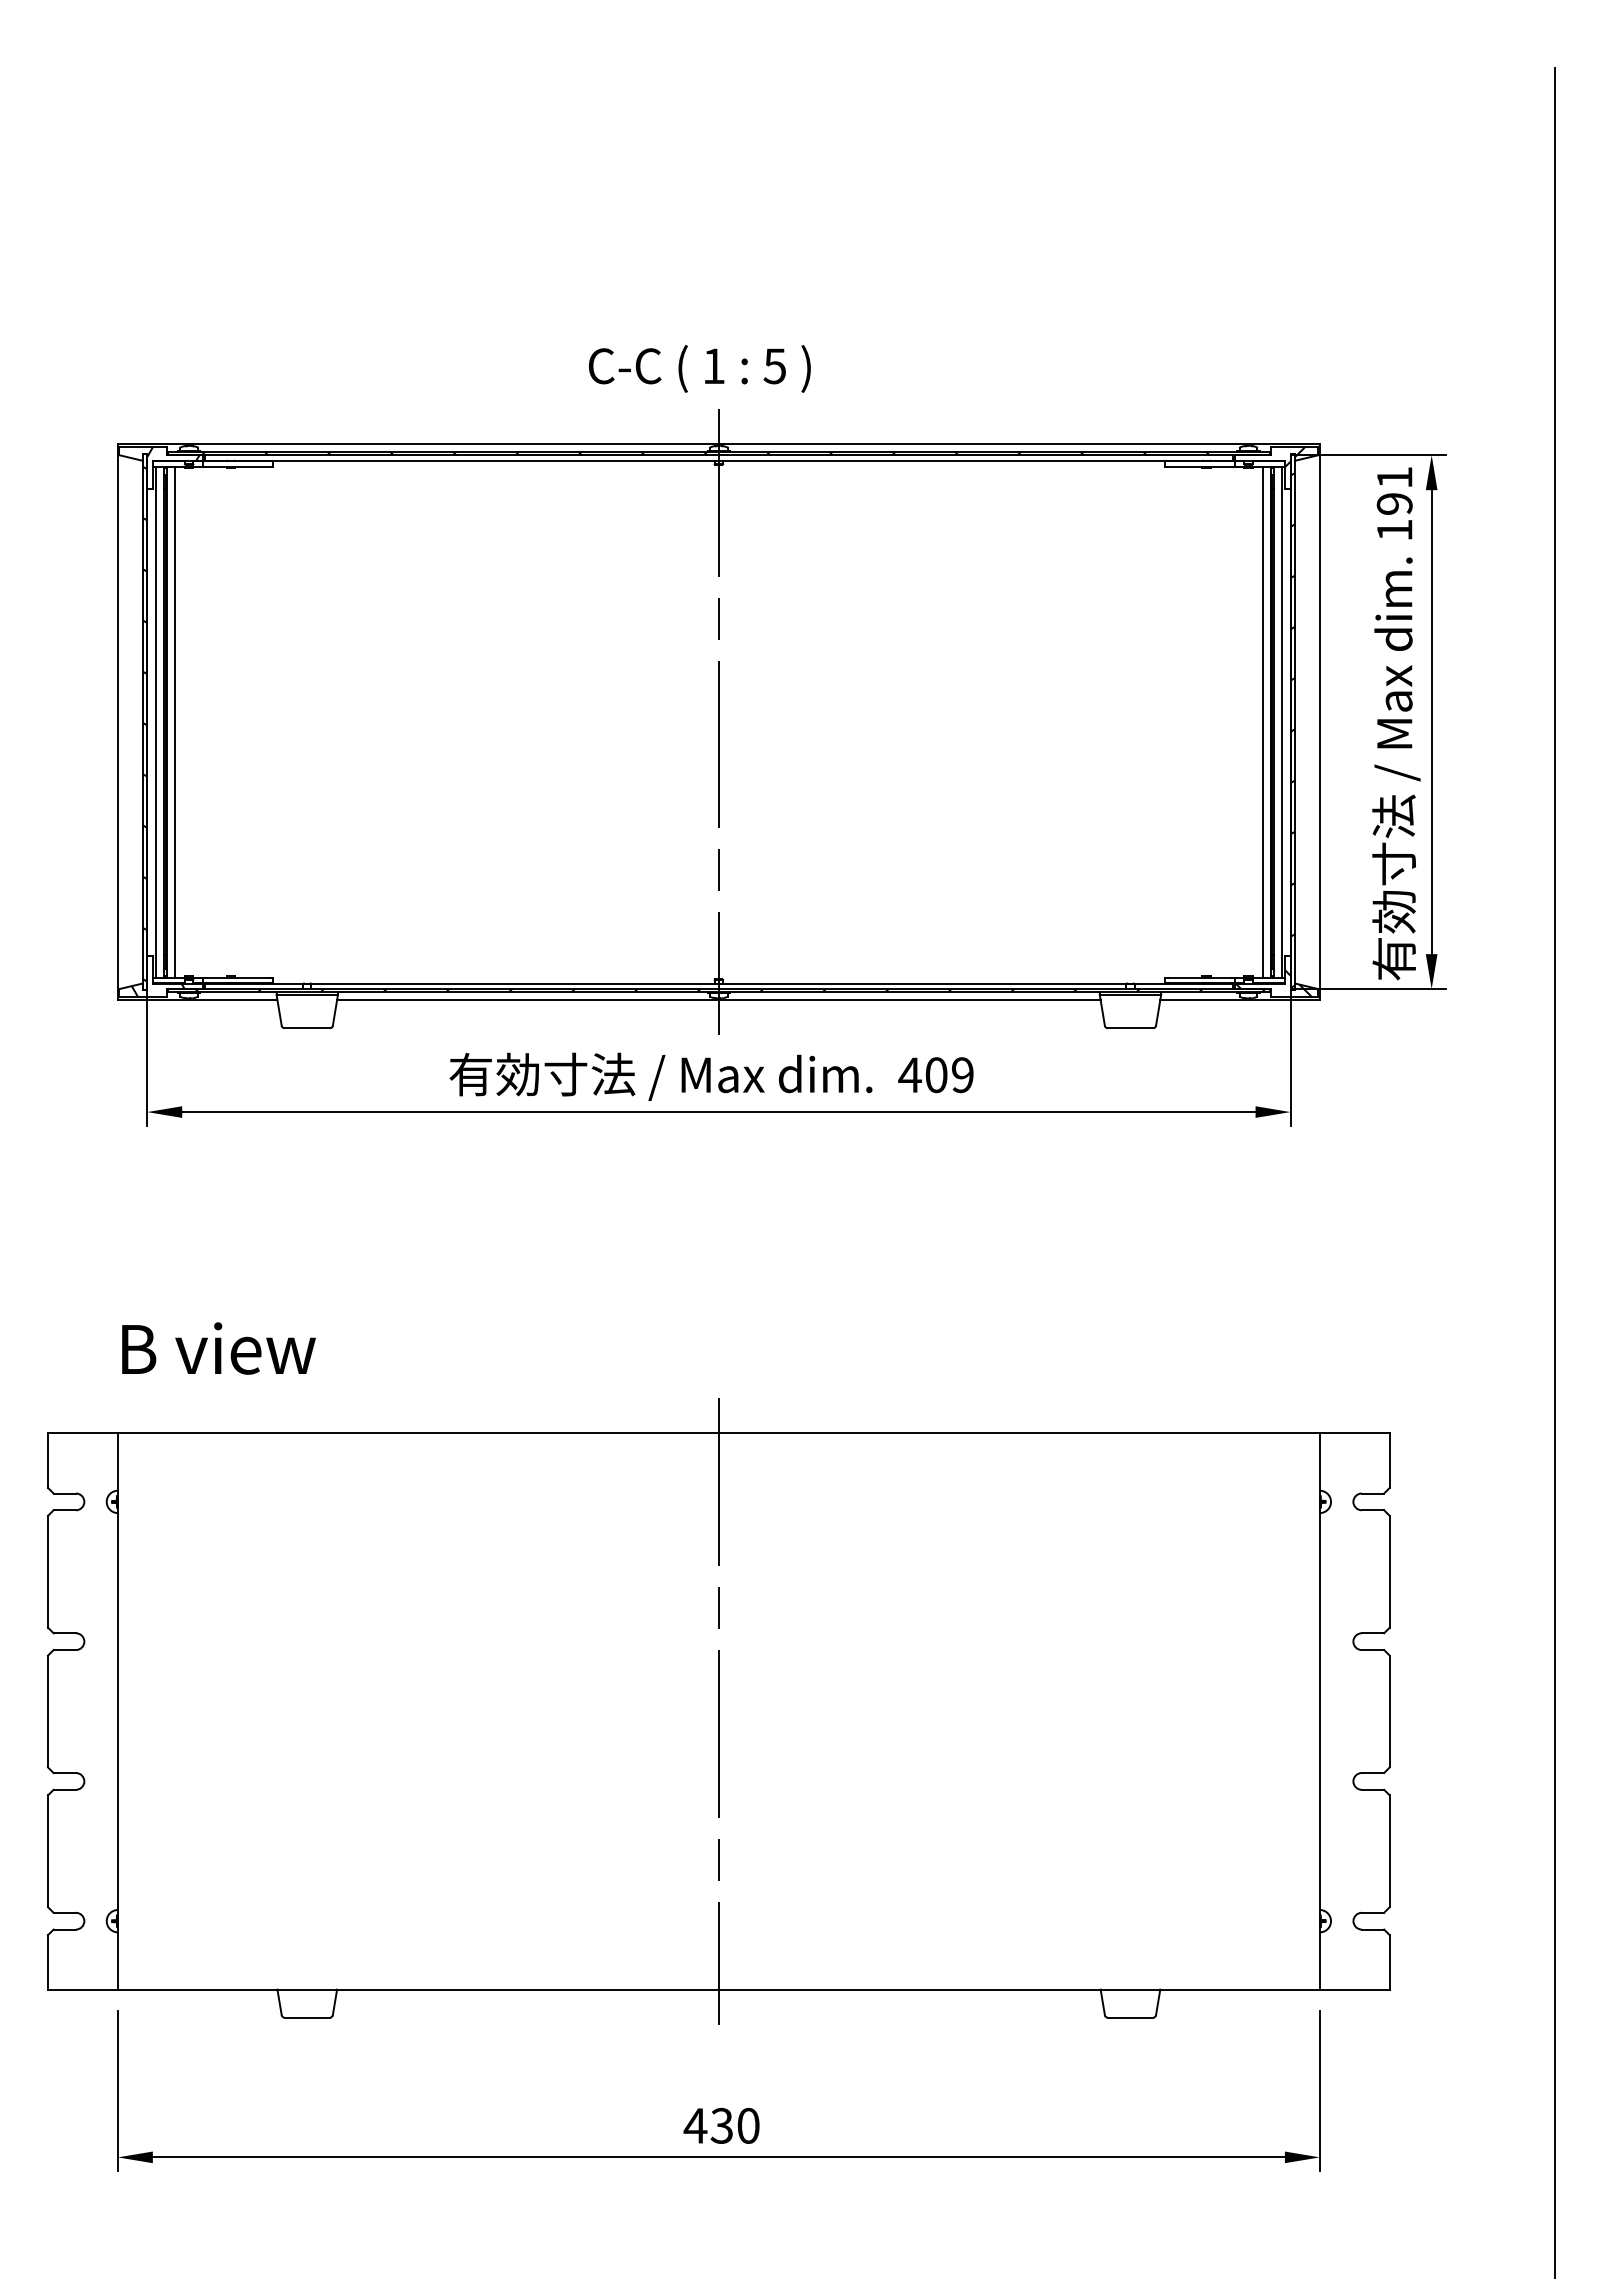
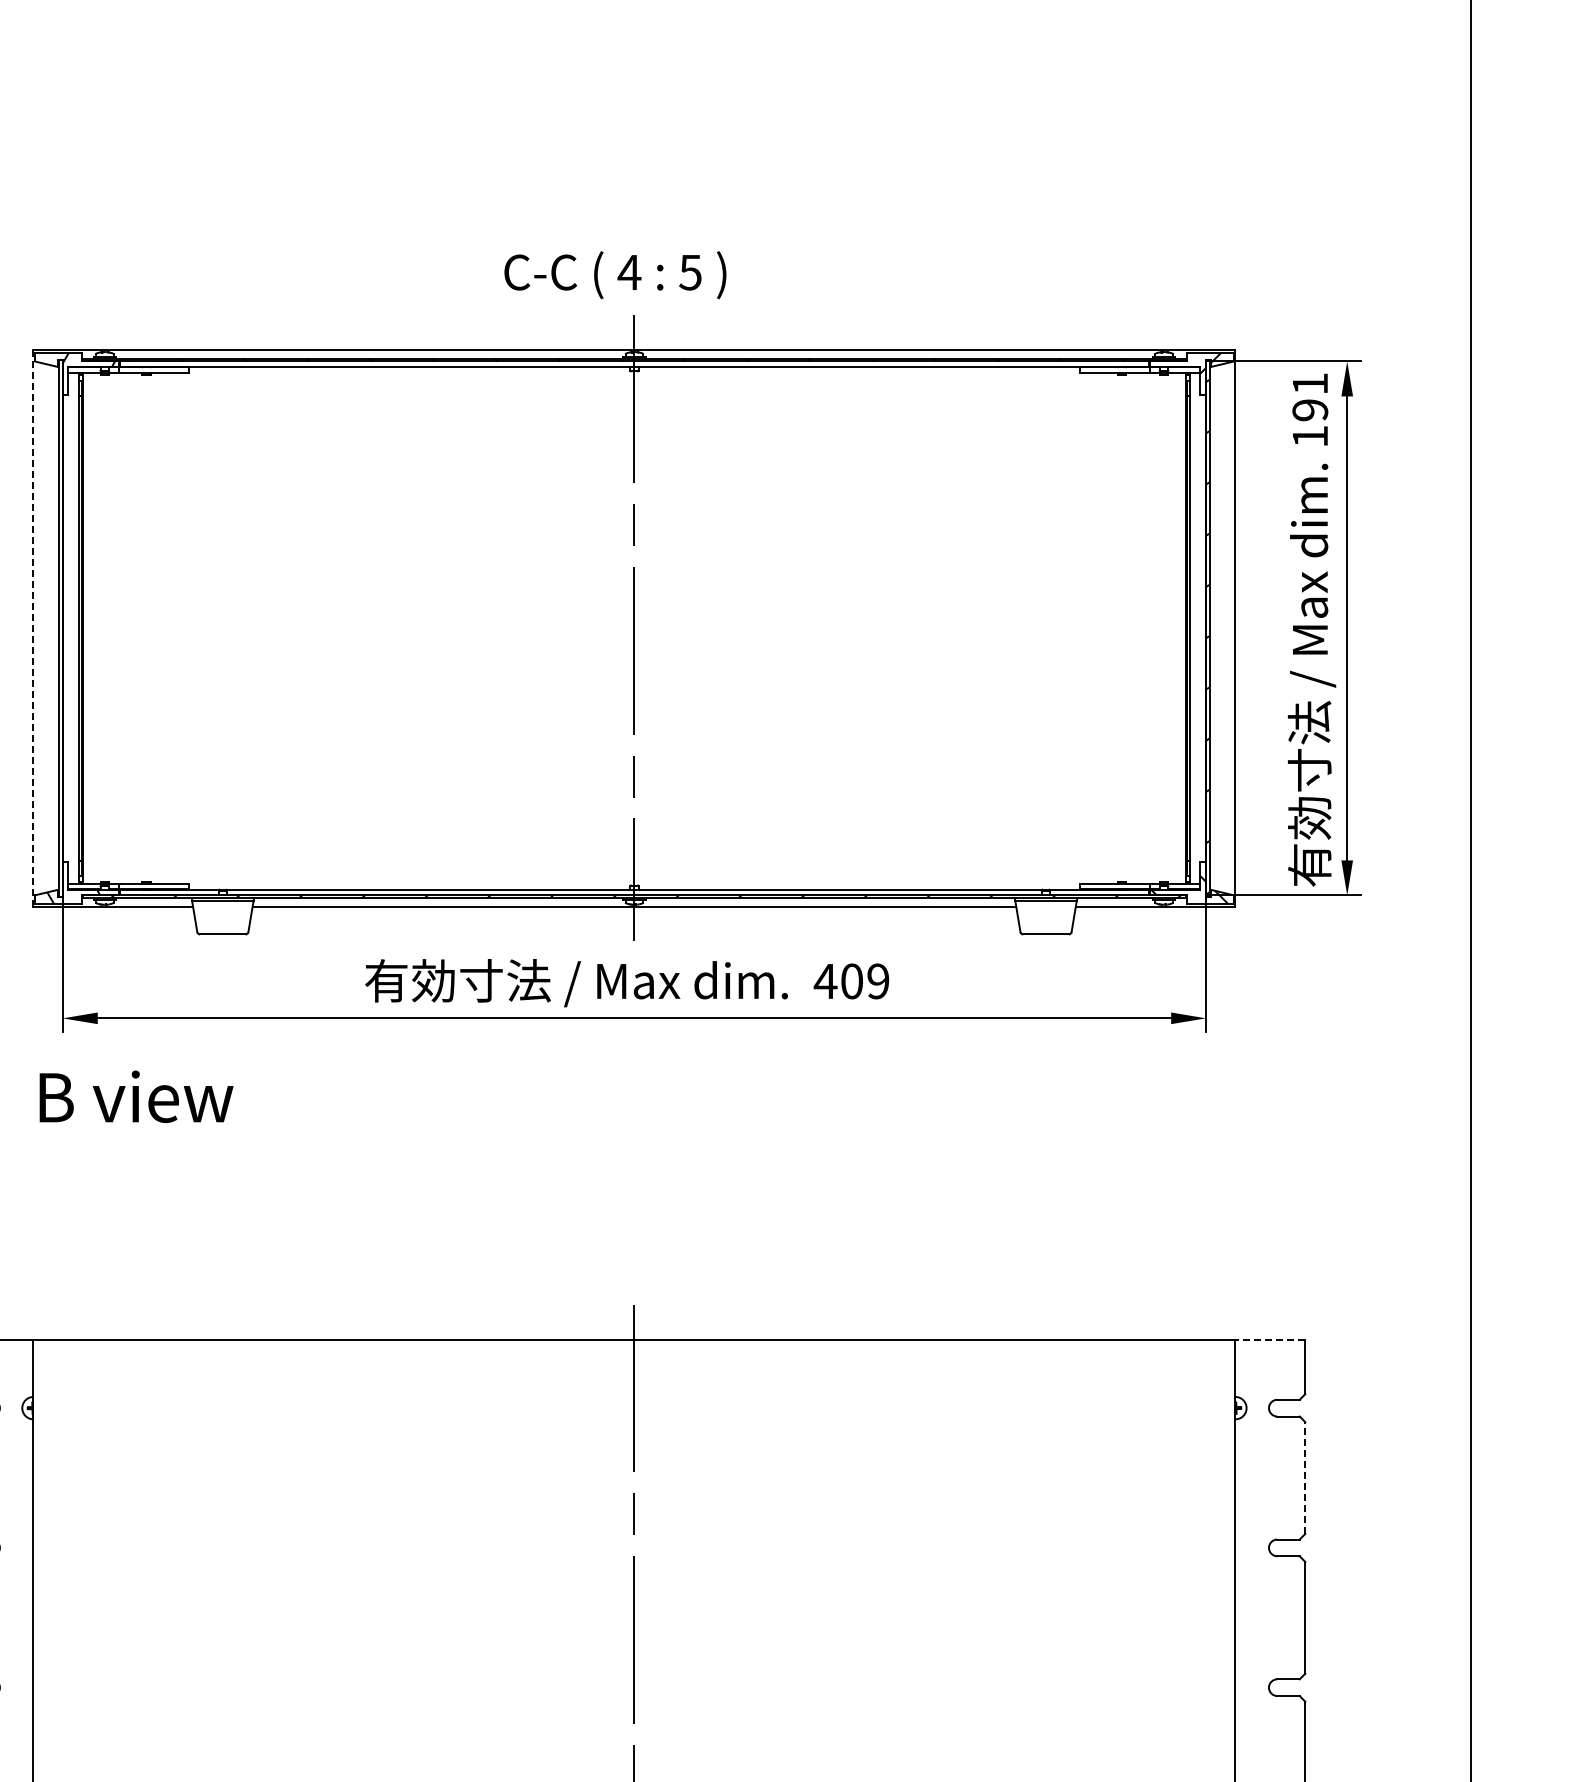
text: (713, 365) -> (629, 271), 1 -> 4
line: (155, 721) -> (71, 627), removed
line: (175, 721) -> (91, 627), removed
line: (1262, 721) -> (1178, 627), removed
line: (1282, 721) -> (1198, 627), removed
line: (117, 722) -> (33, 628), solid -> dashed
hatch: (144, 723) -> (60, 629), removed
text: (218, 1348) -> (136, 1096), moved
line: (1354, 1433) -> (1270, 1339), solid -> dashed
line: (1389, 1571) -> (1305, 1477), solid -> dashed

